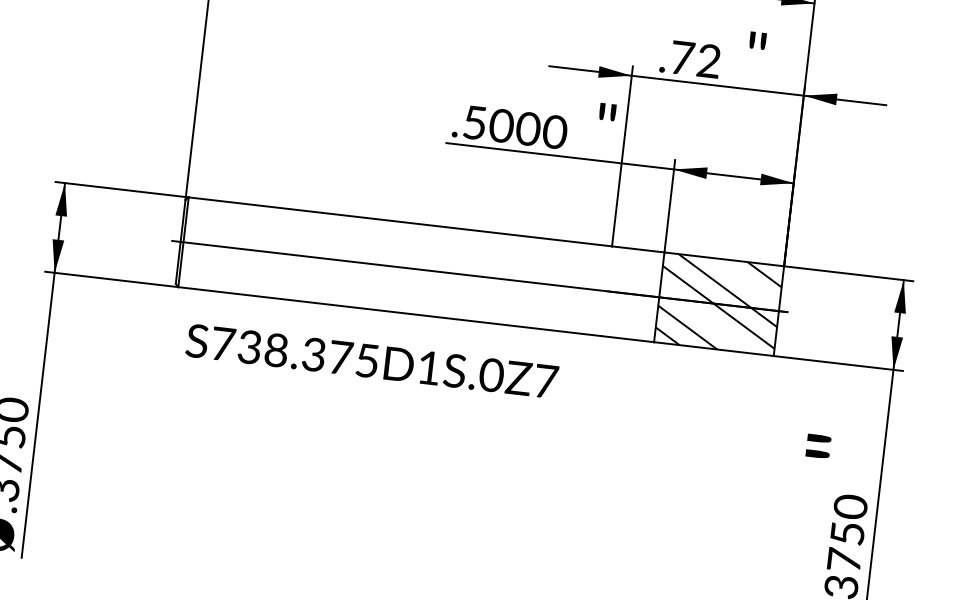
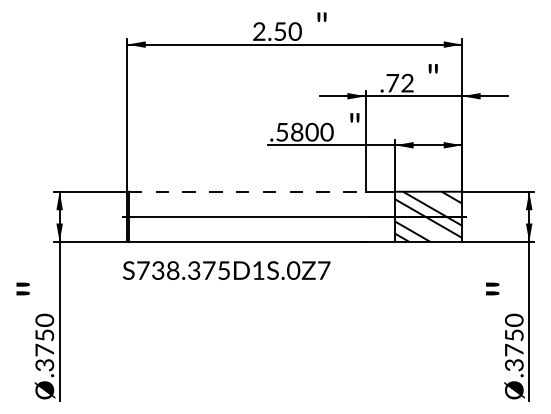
text: (500, 126) -> (296, 132), .5000 -> .5800
line: (400, 221) -> (247, 191), solid -> dashed
text: (371, 361) -> (226, 270), moved

